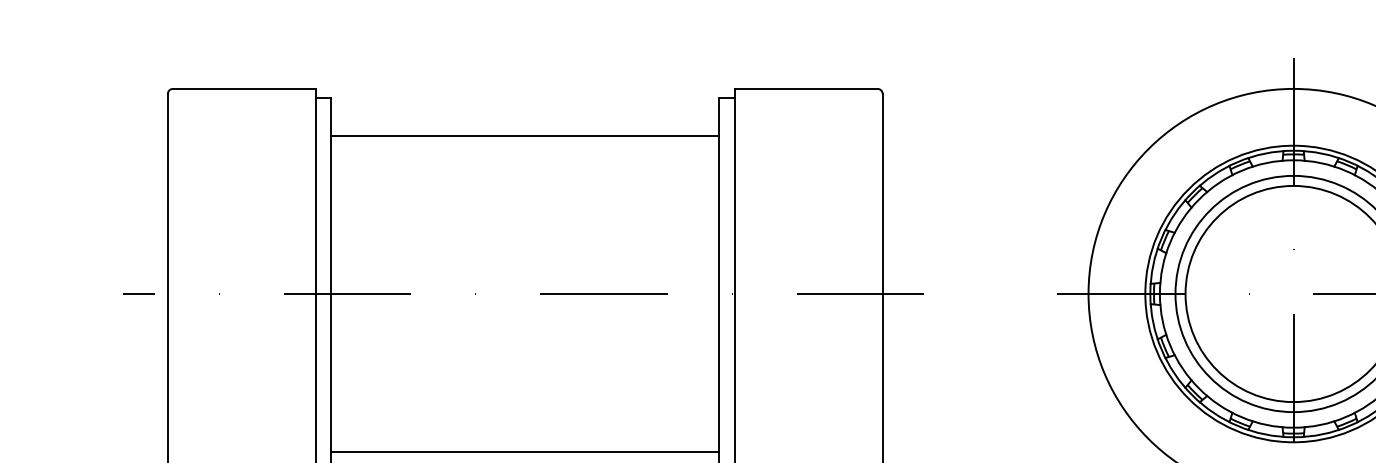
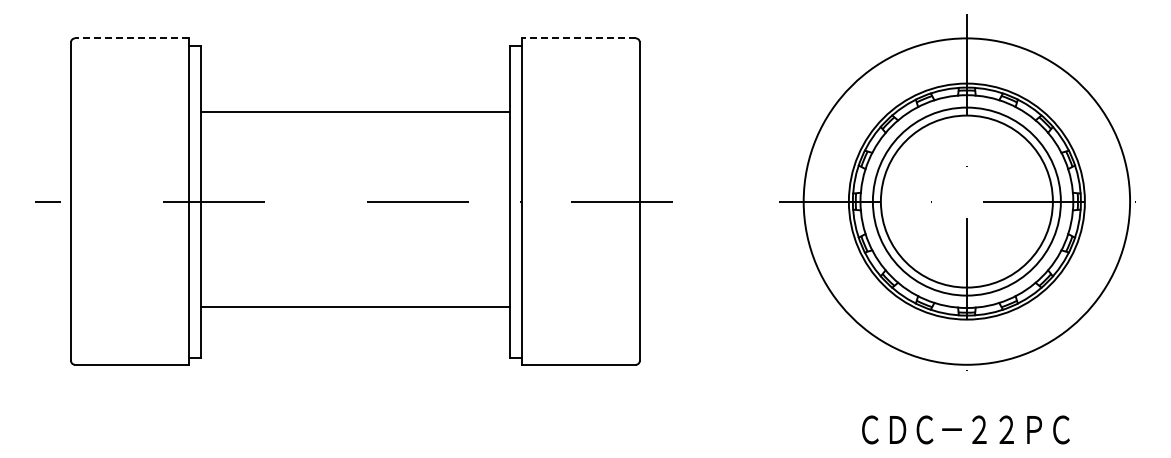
line: (243, 89) -> (131, 38), solid -> dashed
line: (806, 89) -> (579, 38), solid -> dashed
line: (525, 136) -> (355, 112), moved
line: (525, 452) -> (355, 307), moved

